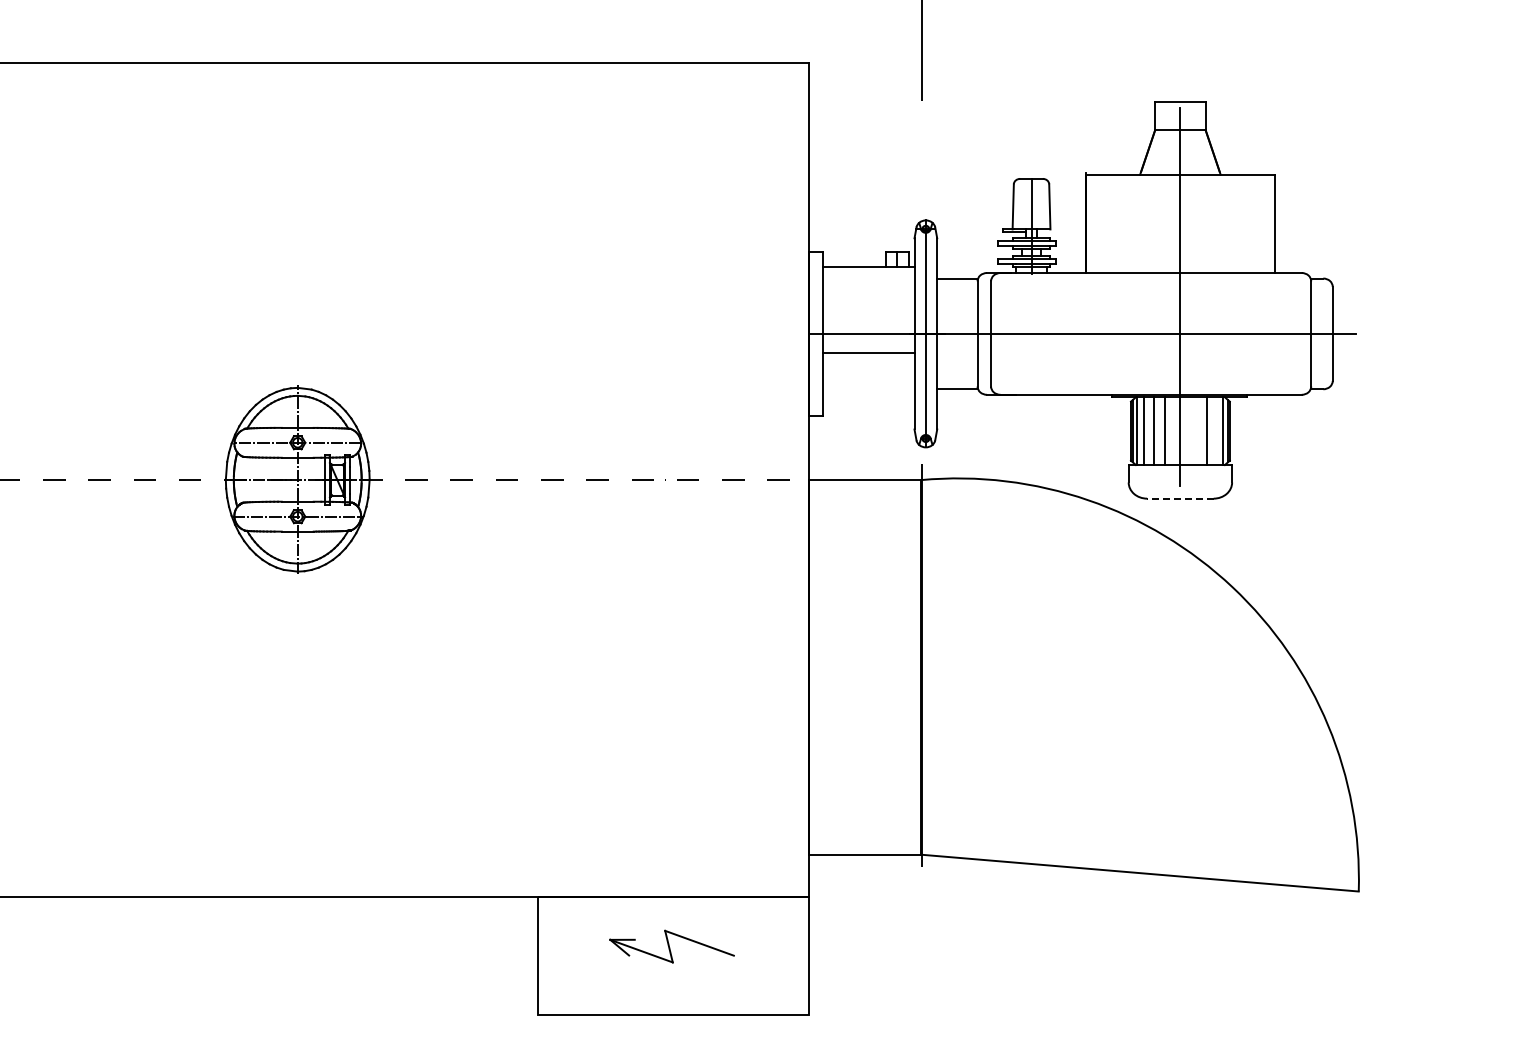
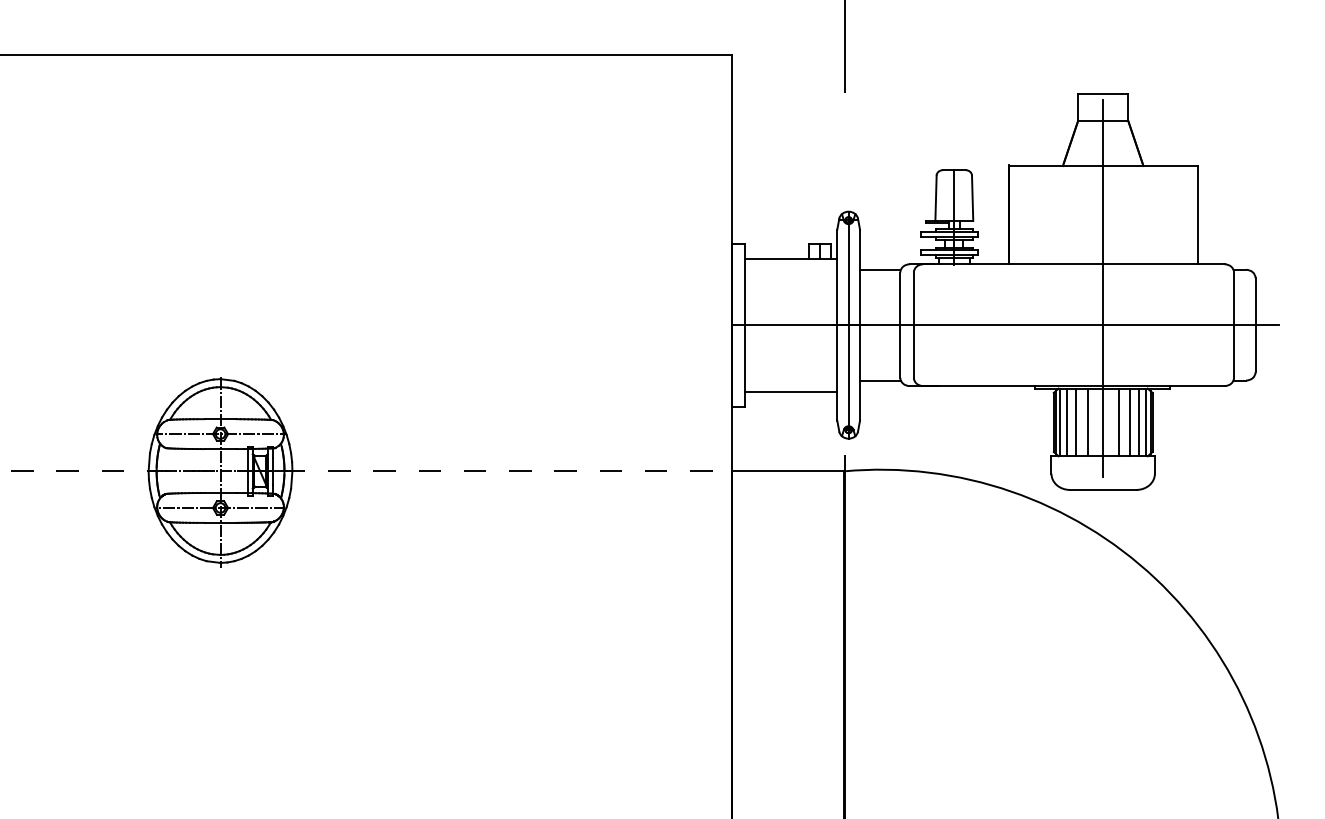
line: (868, 353) -> (791, 391), moved
line: (1195, 431) -> (1118, 422), added
line: (1216, 431) -> (1139, 422), added
line: (1179, 498) -> (1102, 489), dashed -> solid

